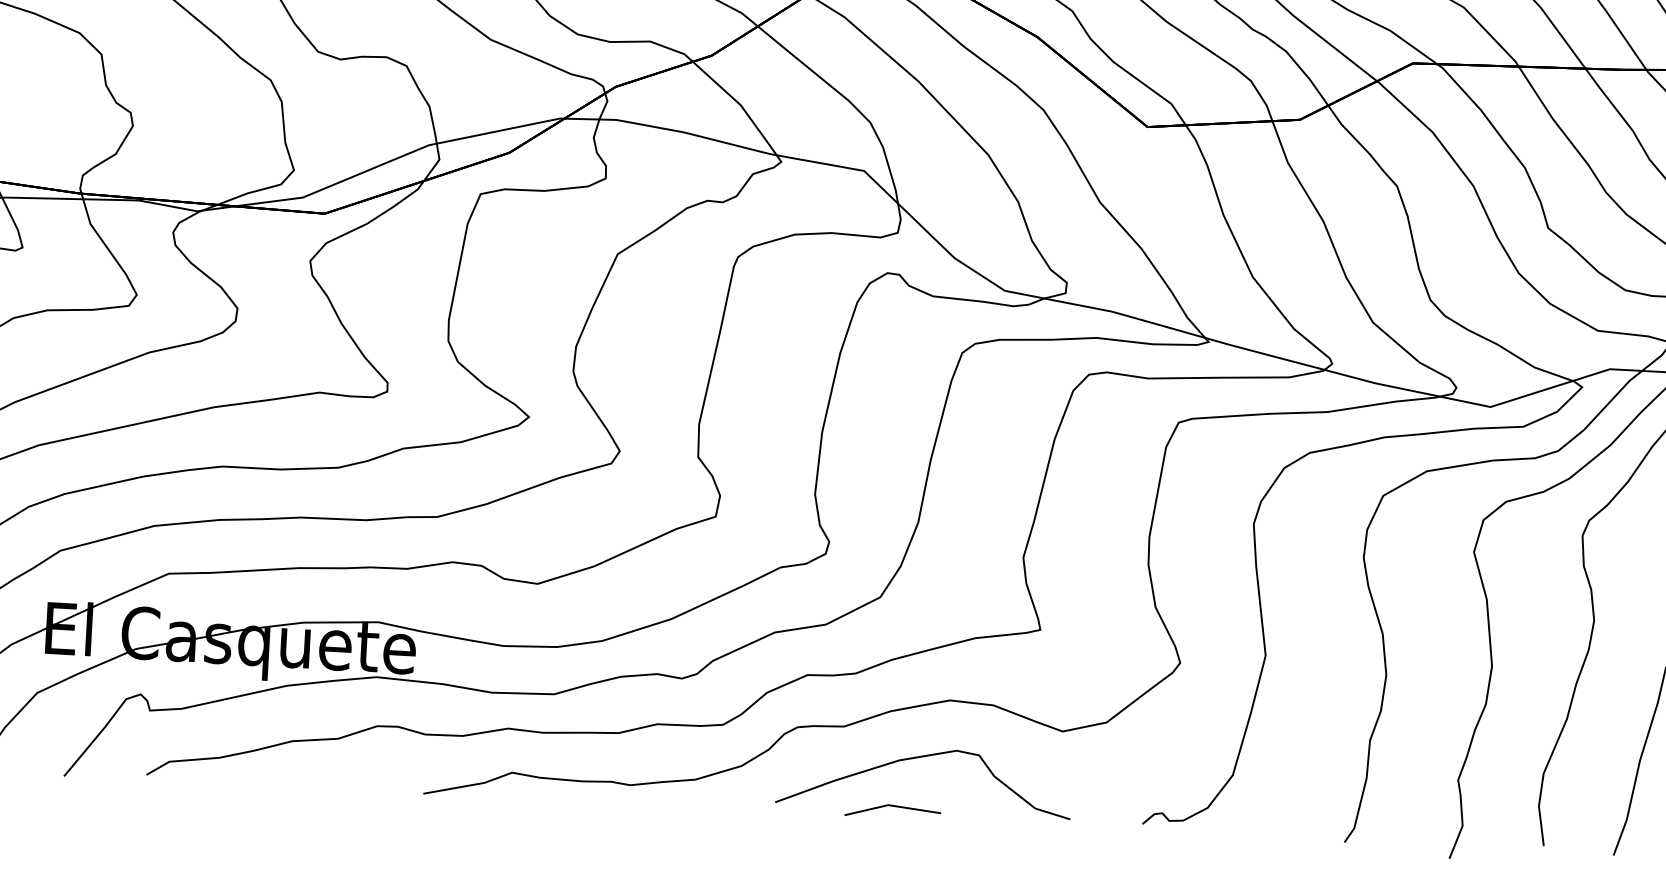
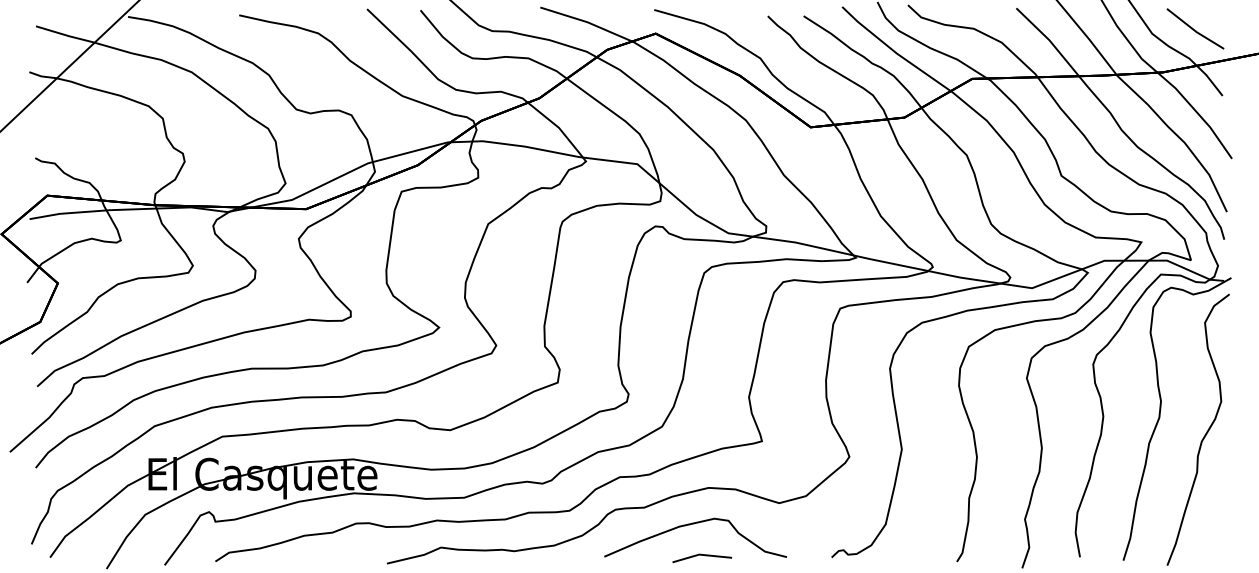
line: (893, 806) -> (702, 555), moved

